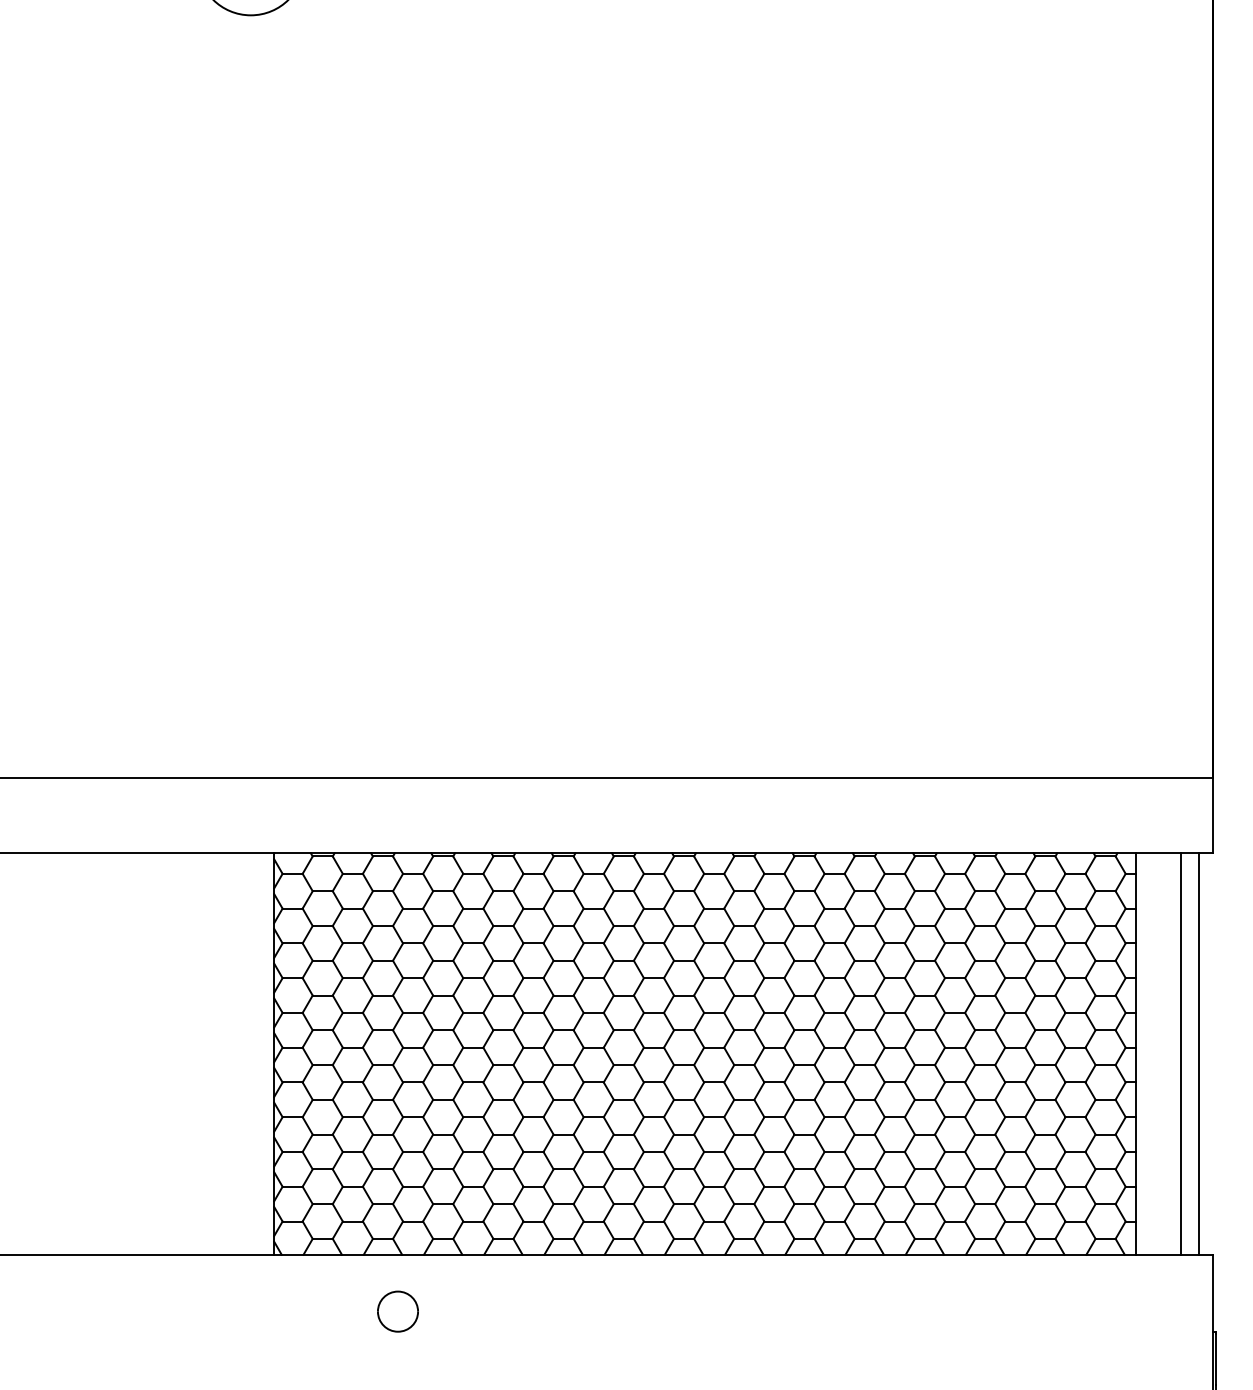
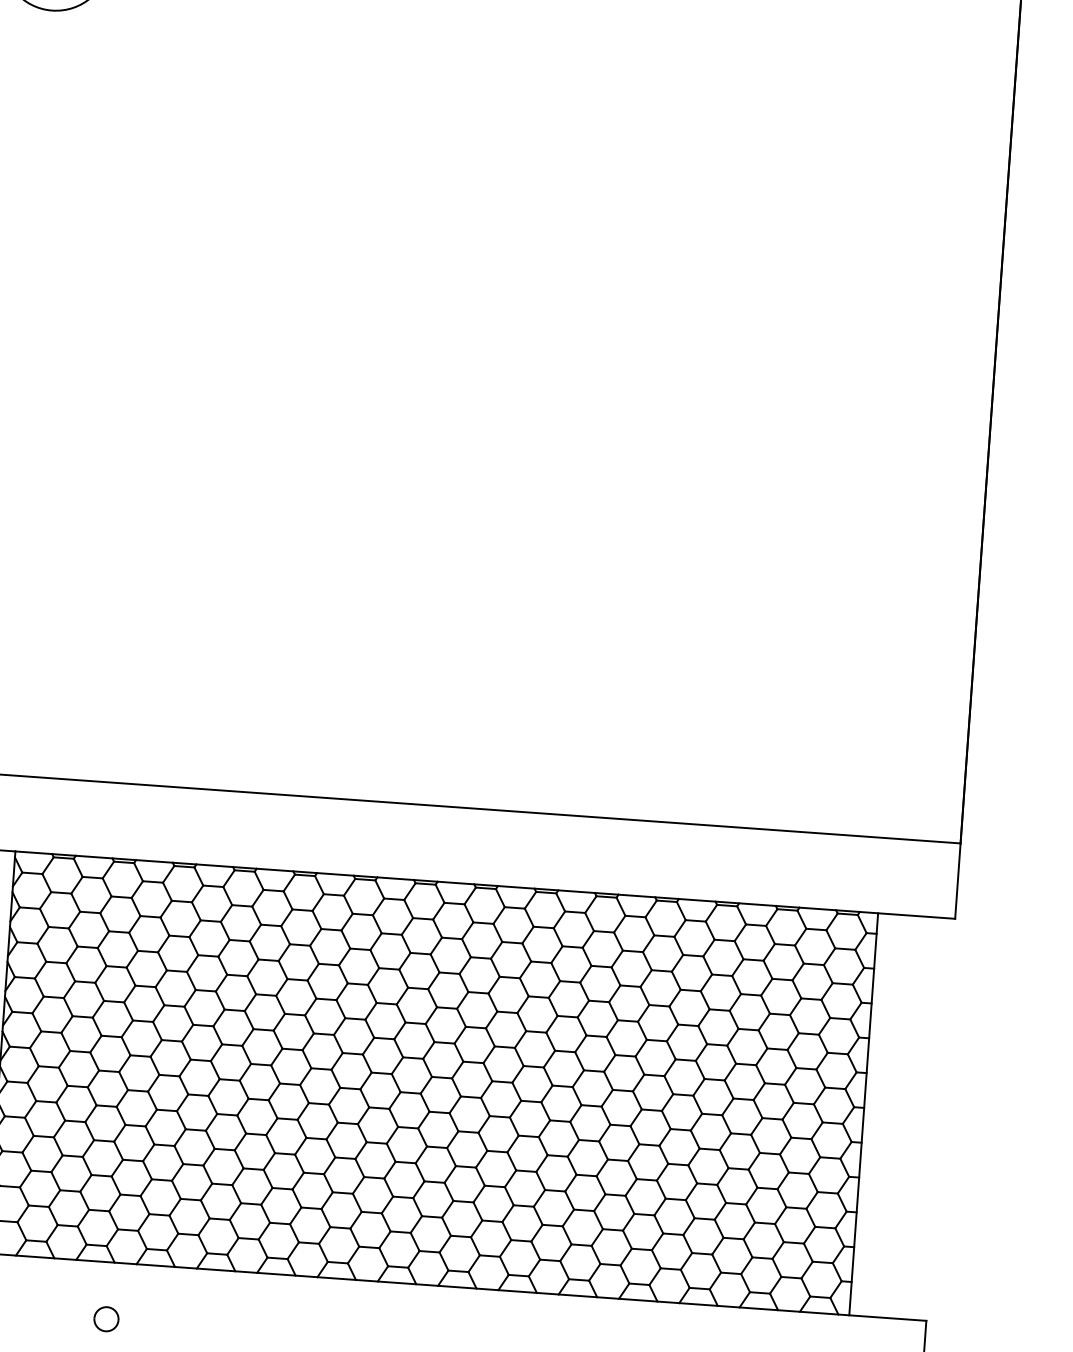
line: (1180, 1053) -> (908, 1116), removed
line: (1199, 1053) -> (927, 1118), removed
part: (397, 1311) -> (105, 1319), size x0.6

